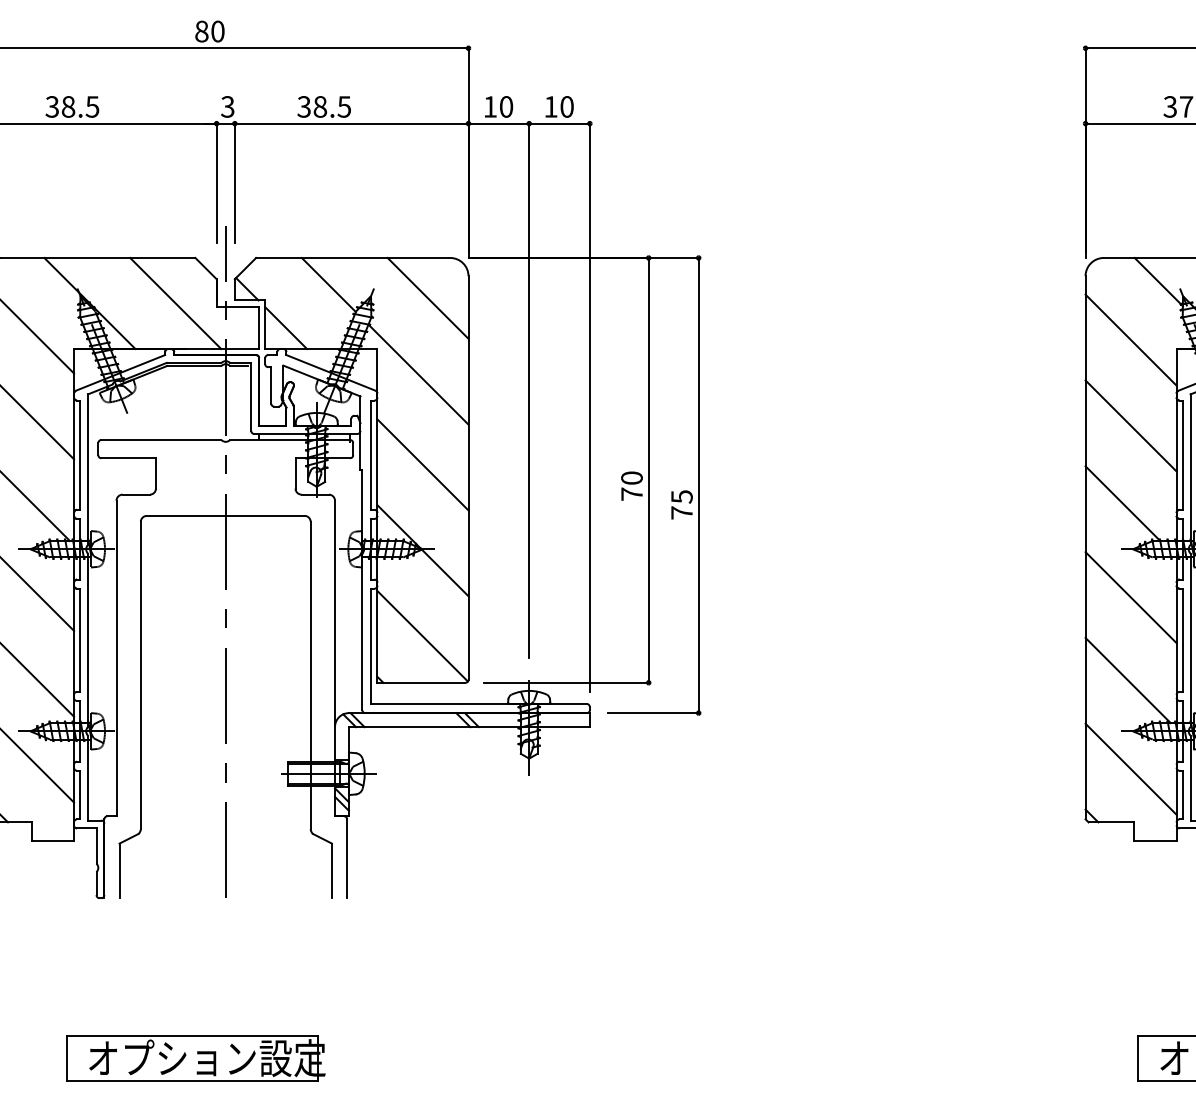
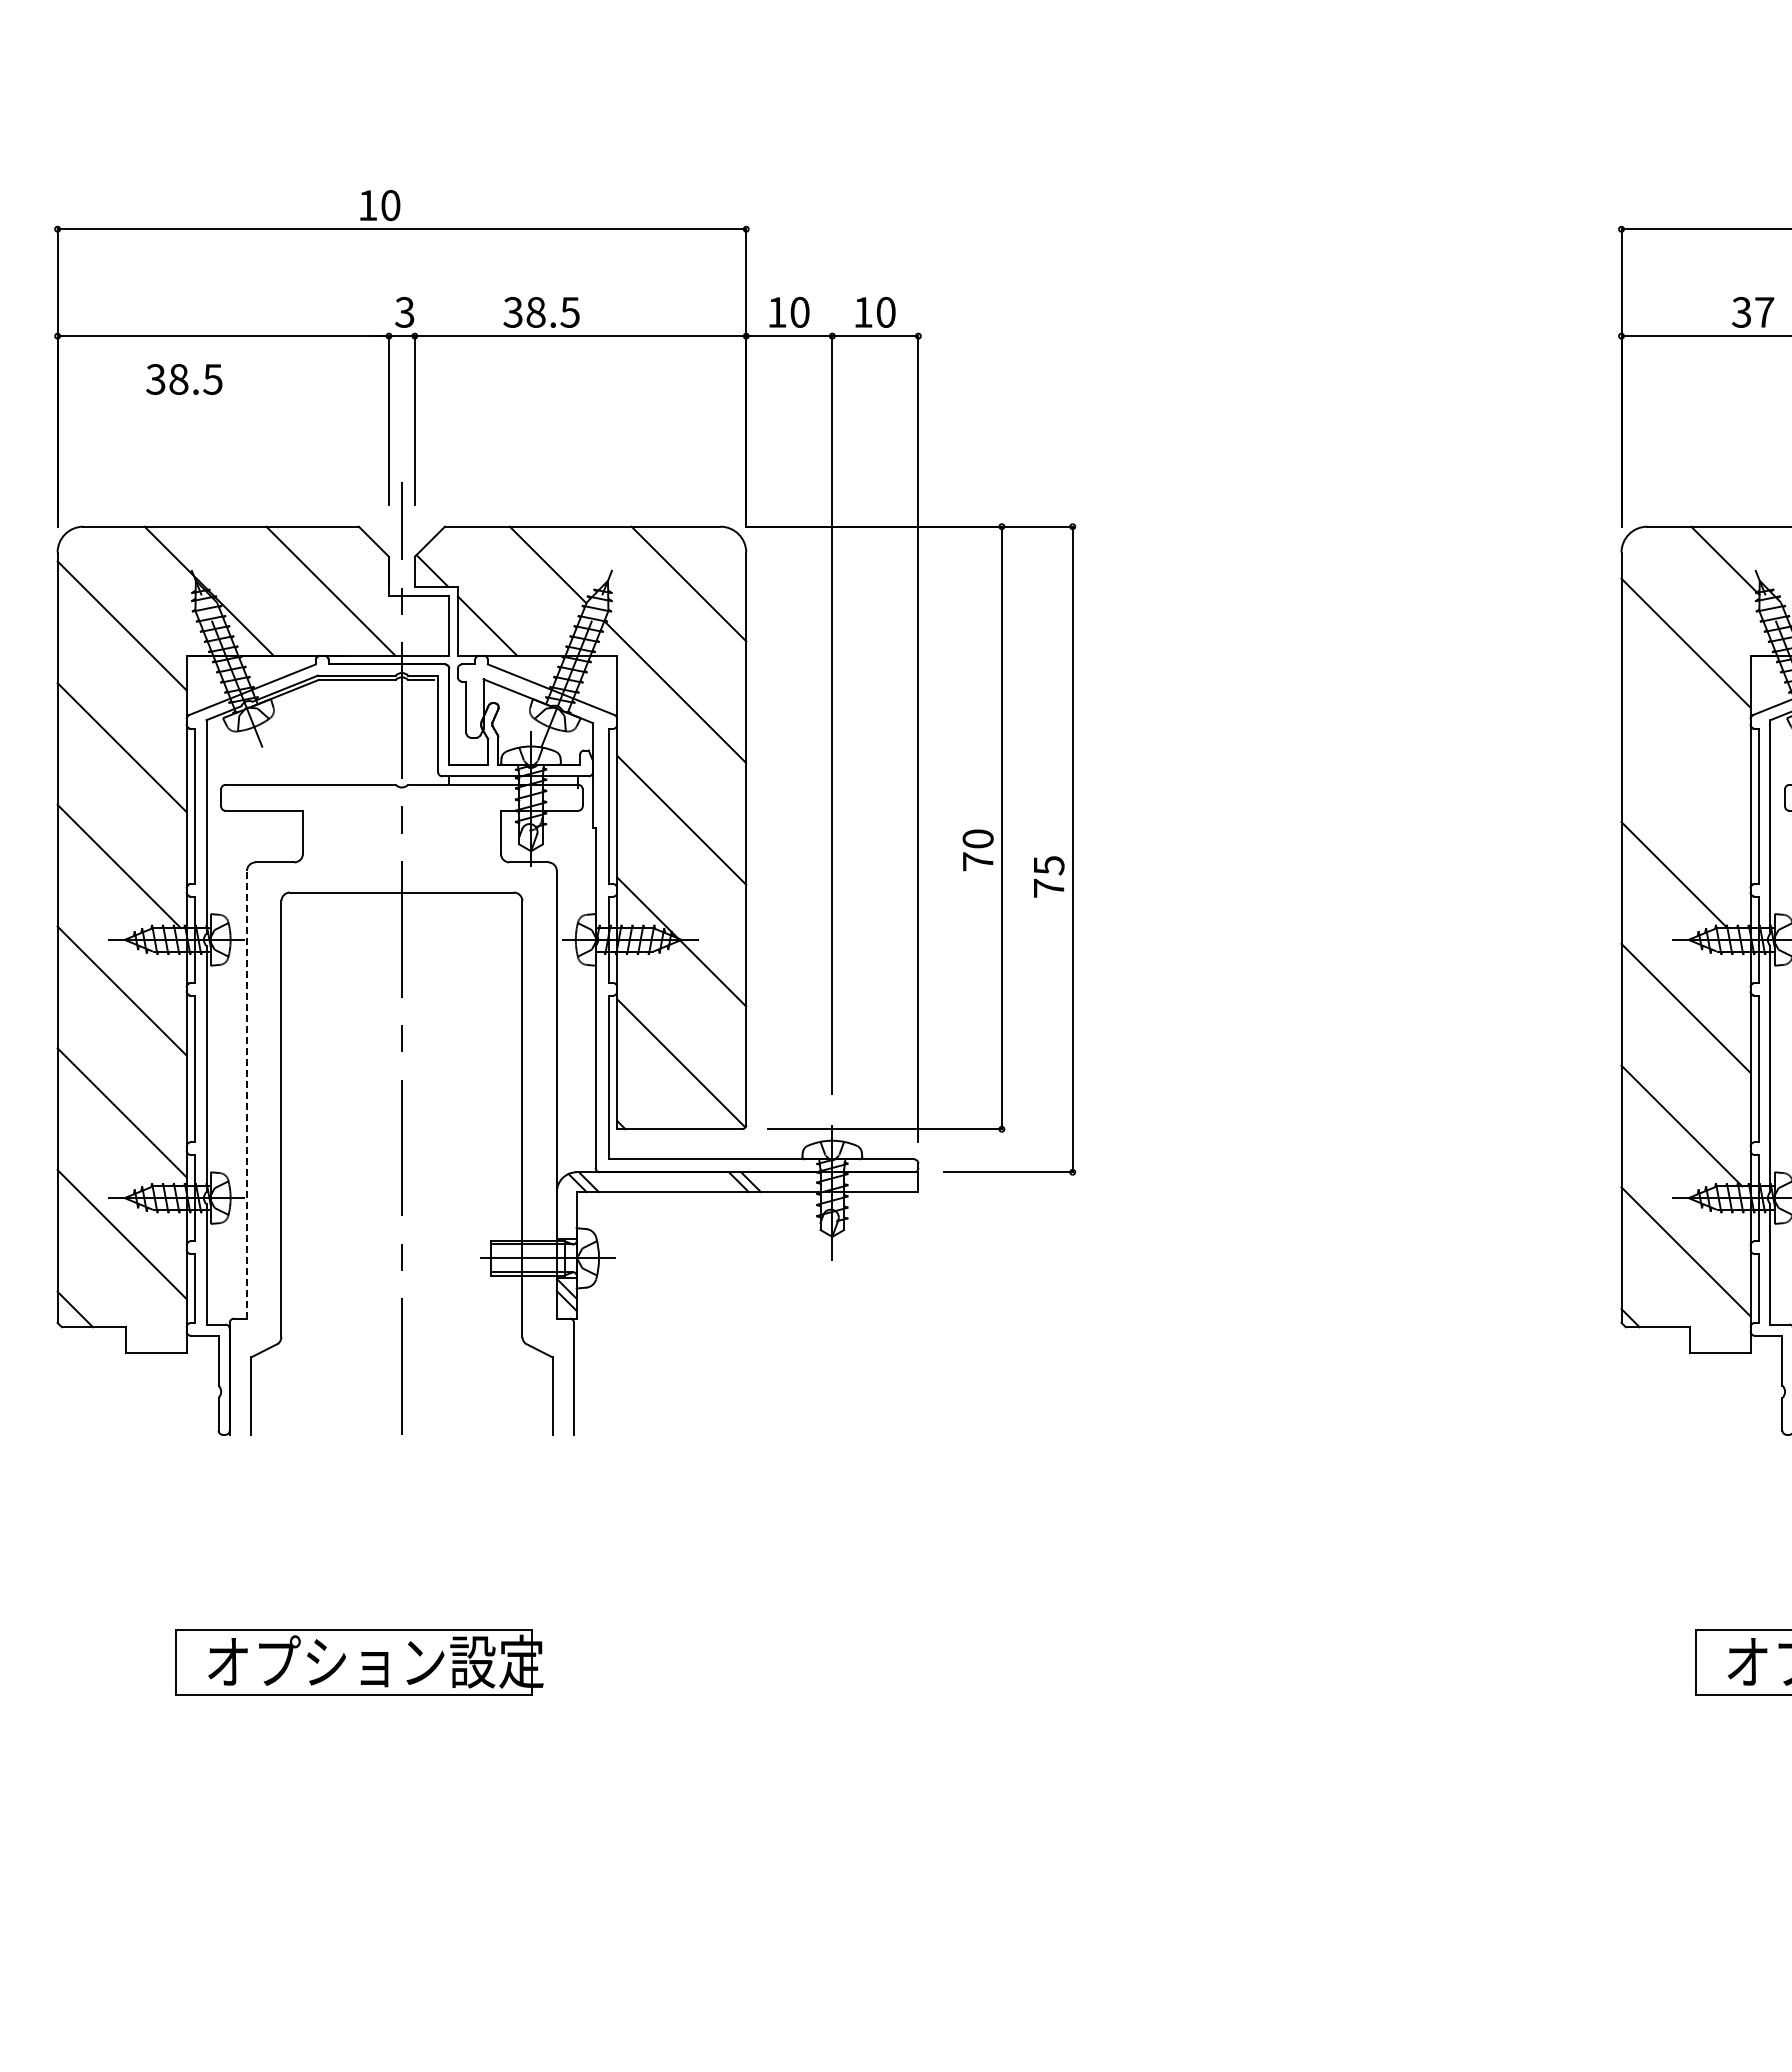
text: (201, 31) -> (367, 205), 80 -> 10
text: (72, 106) -> (184, 379), moved
line: (1130, 425) -> (1685, 764), removed
line: (116, 658) -> (246, 1094), solid -> dashed

